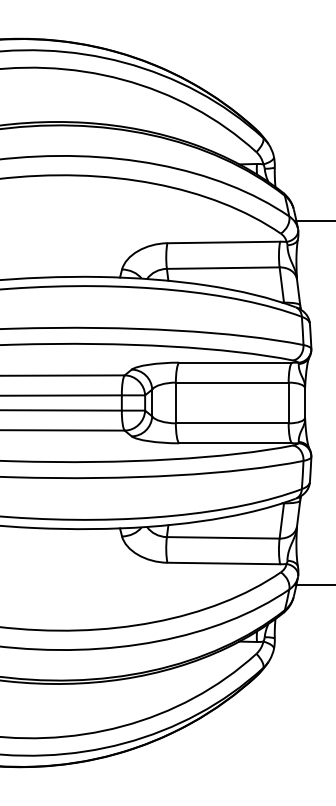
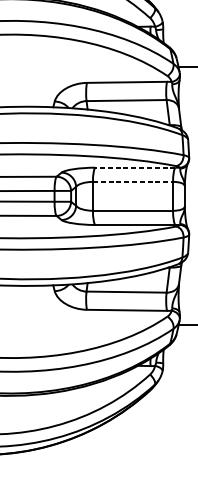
line: (234, 362) -> (134, 167), solid -> dashed
line: (232, 382) -> (133, 181), solid -> dashed

